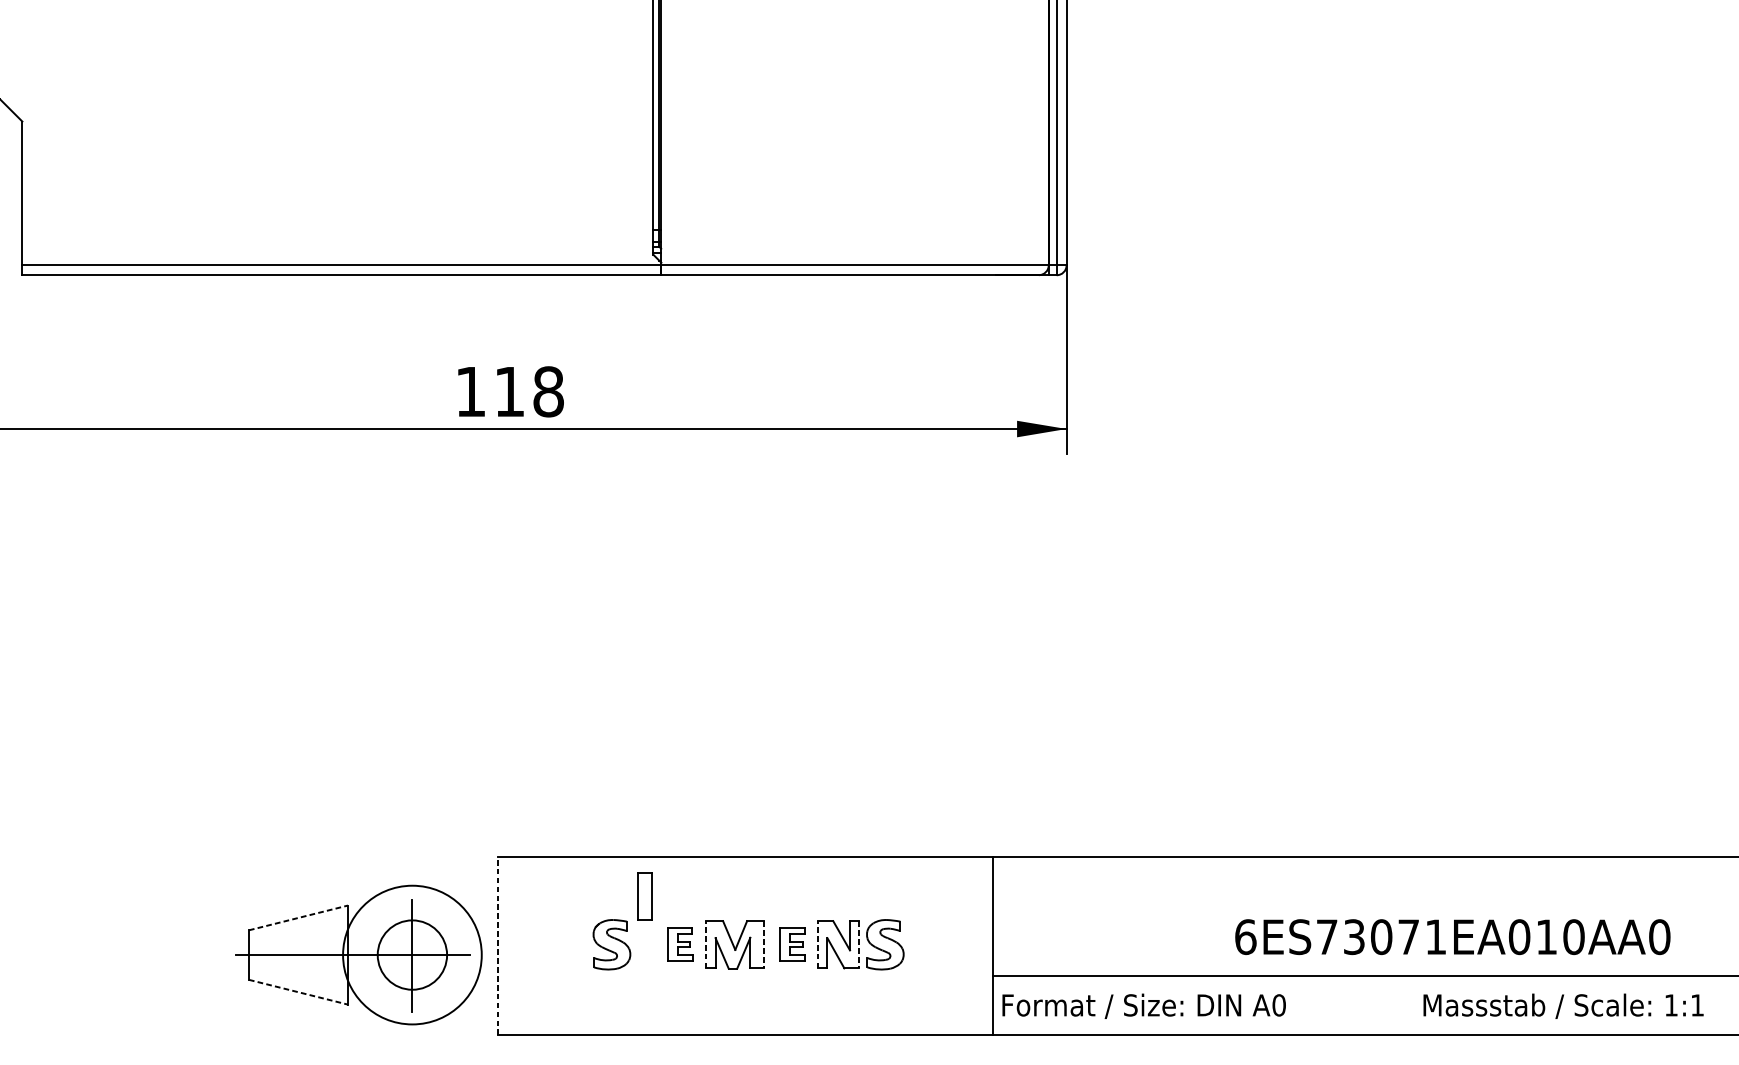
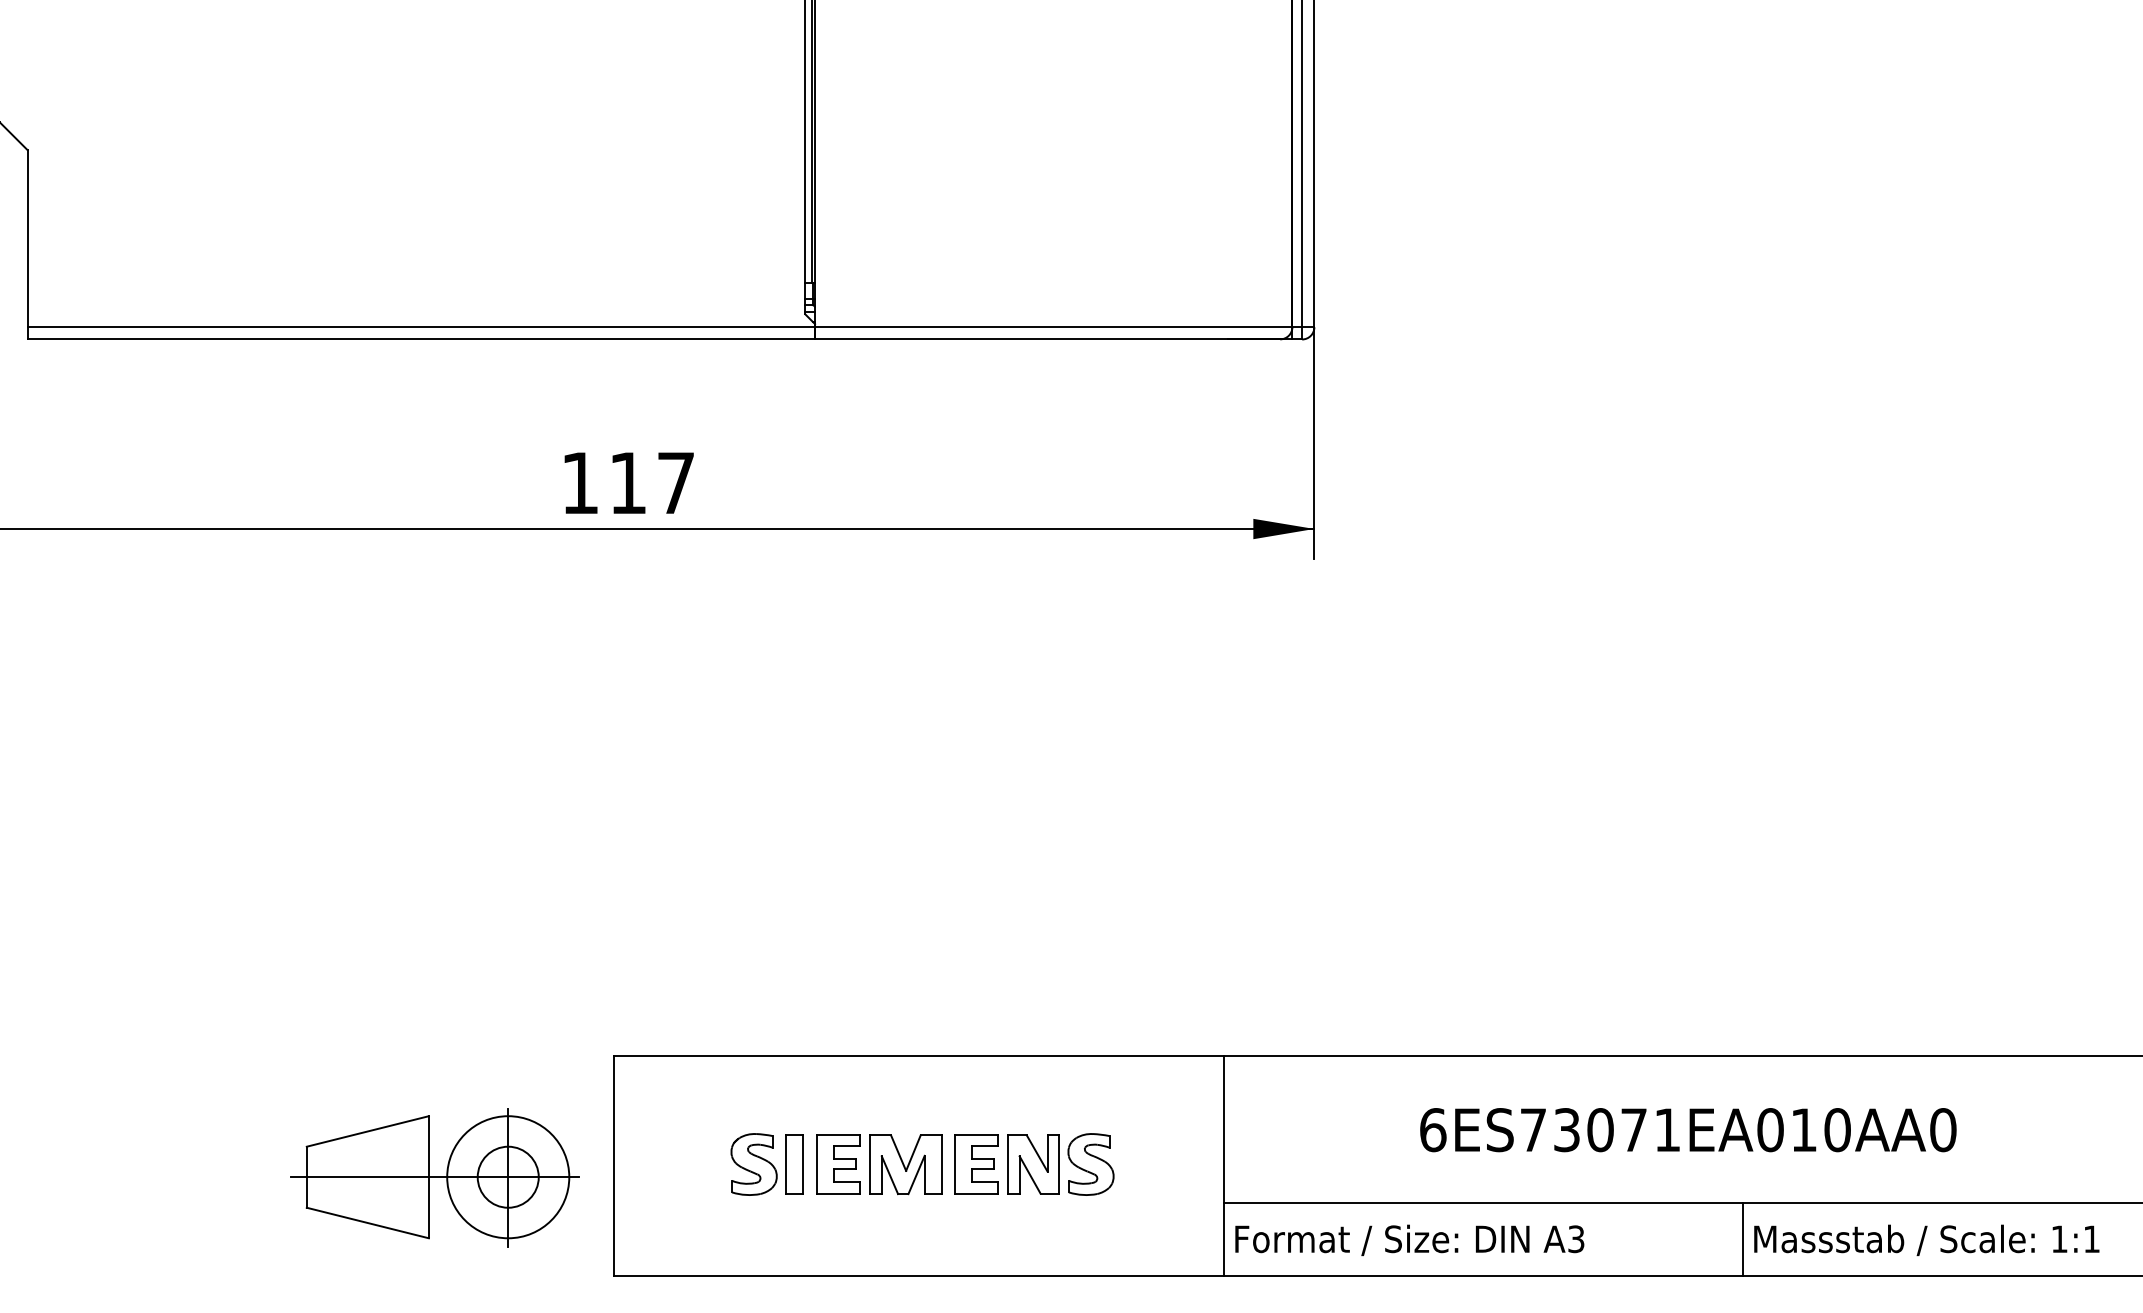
text: (548, 391) -> (676, 482), 118 -> 117
part: (644, 896) -> (794, 1164), moved
line: (298, 917) -> (367, 1131), dashed -> solid
text: (1452, 937) -> (1688, 1130), moved
part: (680, 944) -> (838, 1164), size x1.43
line: (706, 944) -> (870, 1164), dashed -> solid
part: (792, 944) -> (976, 1164), size x1.43
line: (817, 944) -> (1007, 1164), dashed -> solid
line: (764, 945) -> (941, 1165), dashed -> solid
line: (859, 945) -> (1059, 1165), dashed -> solid
line: (497, 946) -> (613, 1166), dashed -> solid
circle: (411, 954) -> (507, 1176), size x0.71
circle: (412, 955) -> (508, 1177), size x0.71
line: (298, 992) -> (367, 1223), dashed -> solid
line: (1414, 1004) -> (1742, 1238), added
text: (1279, 1005) -> (1576, 1239), A0 -> A3

